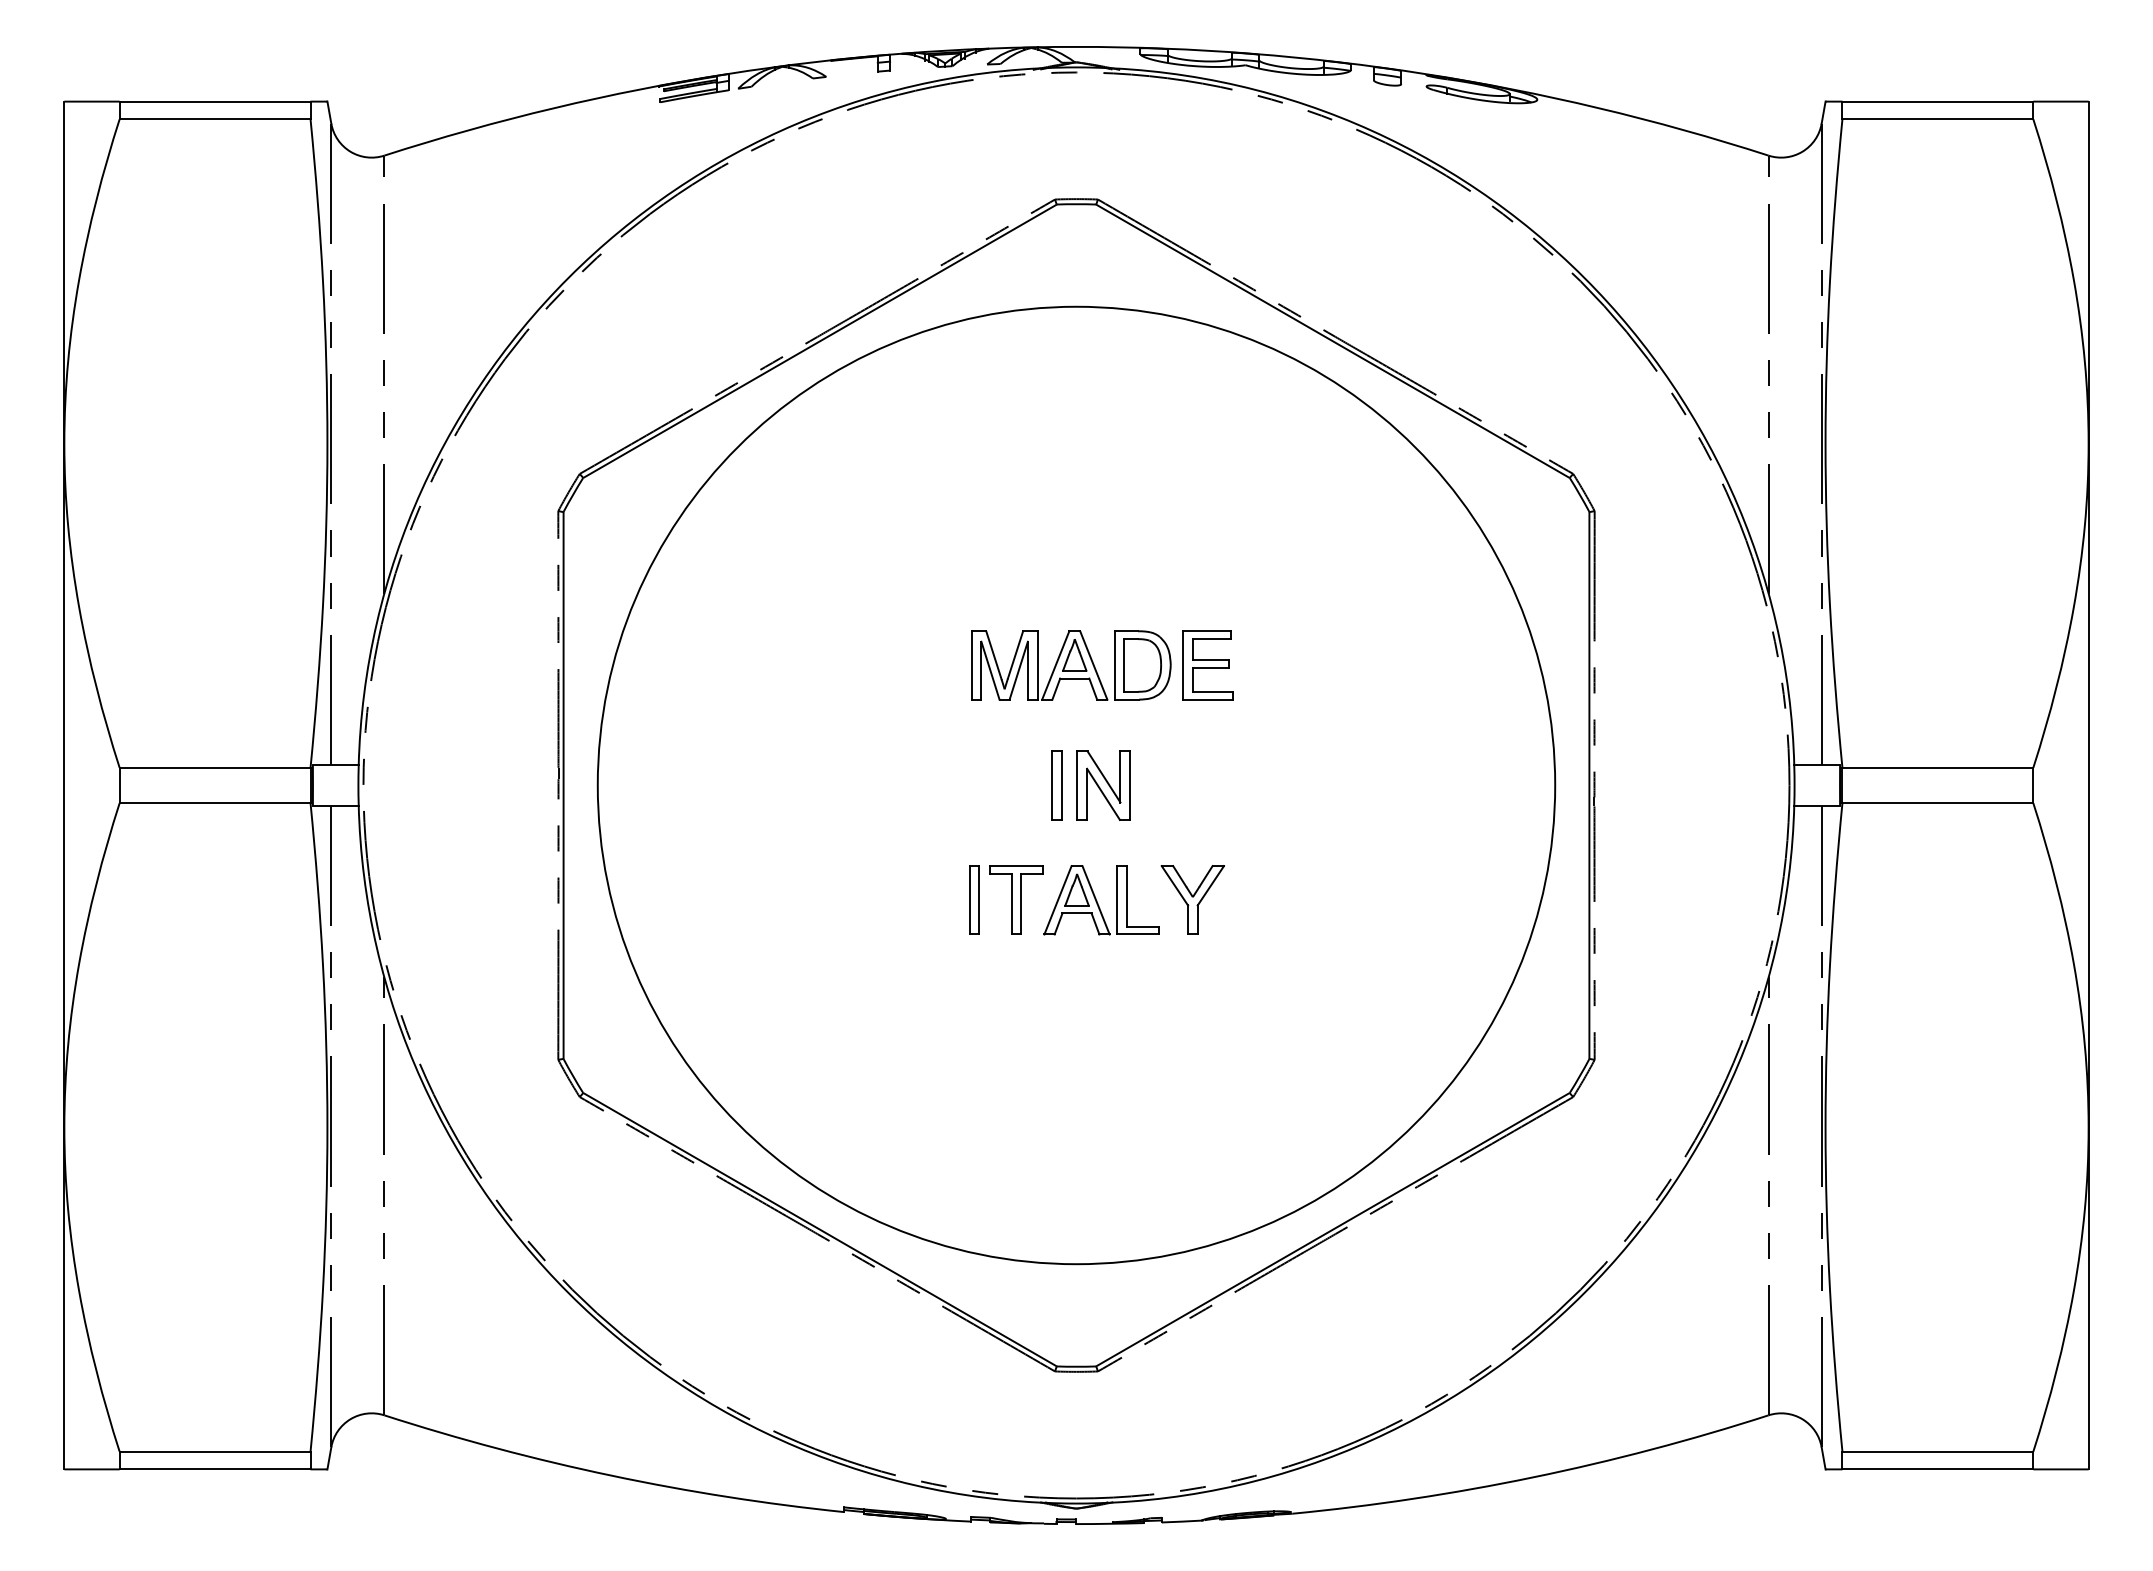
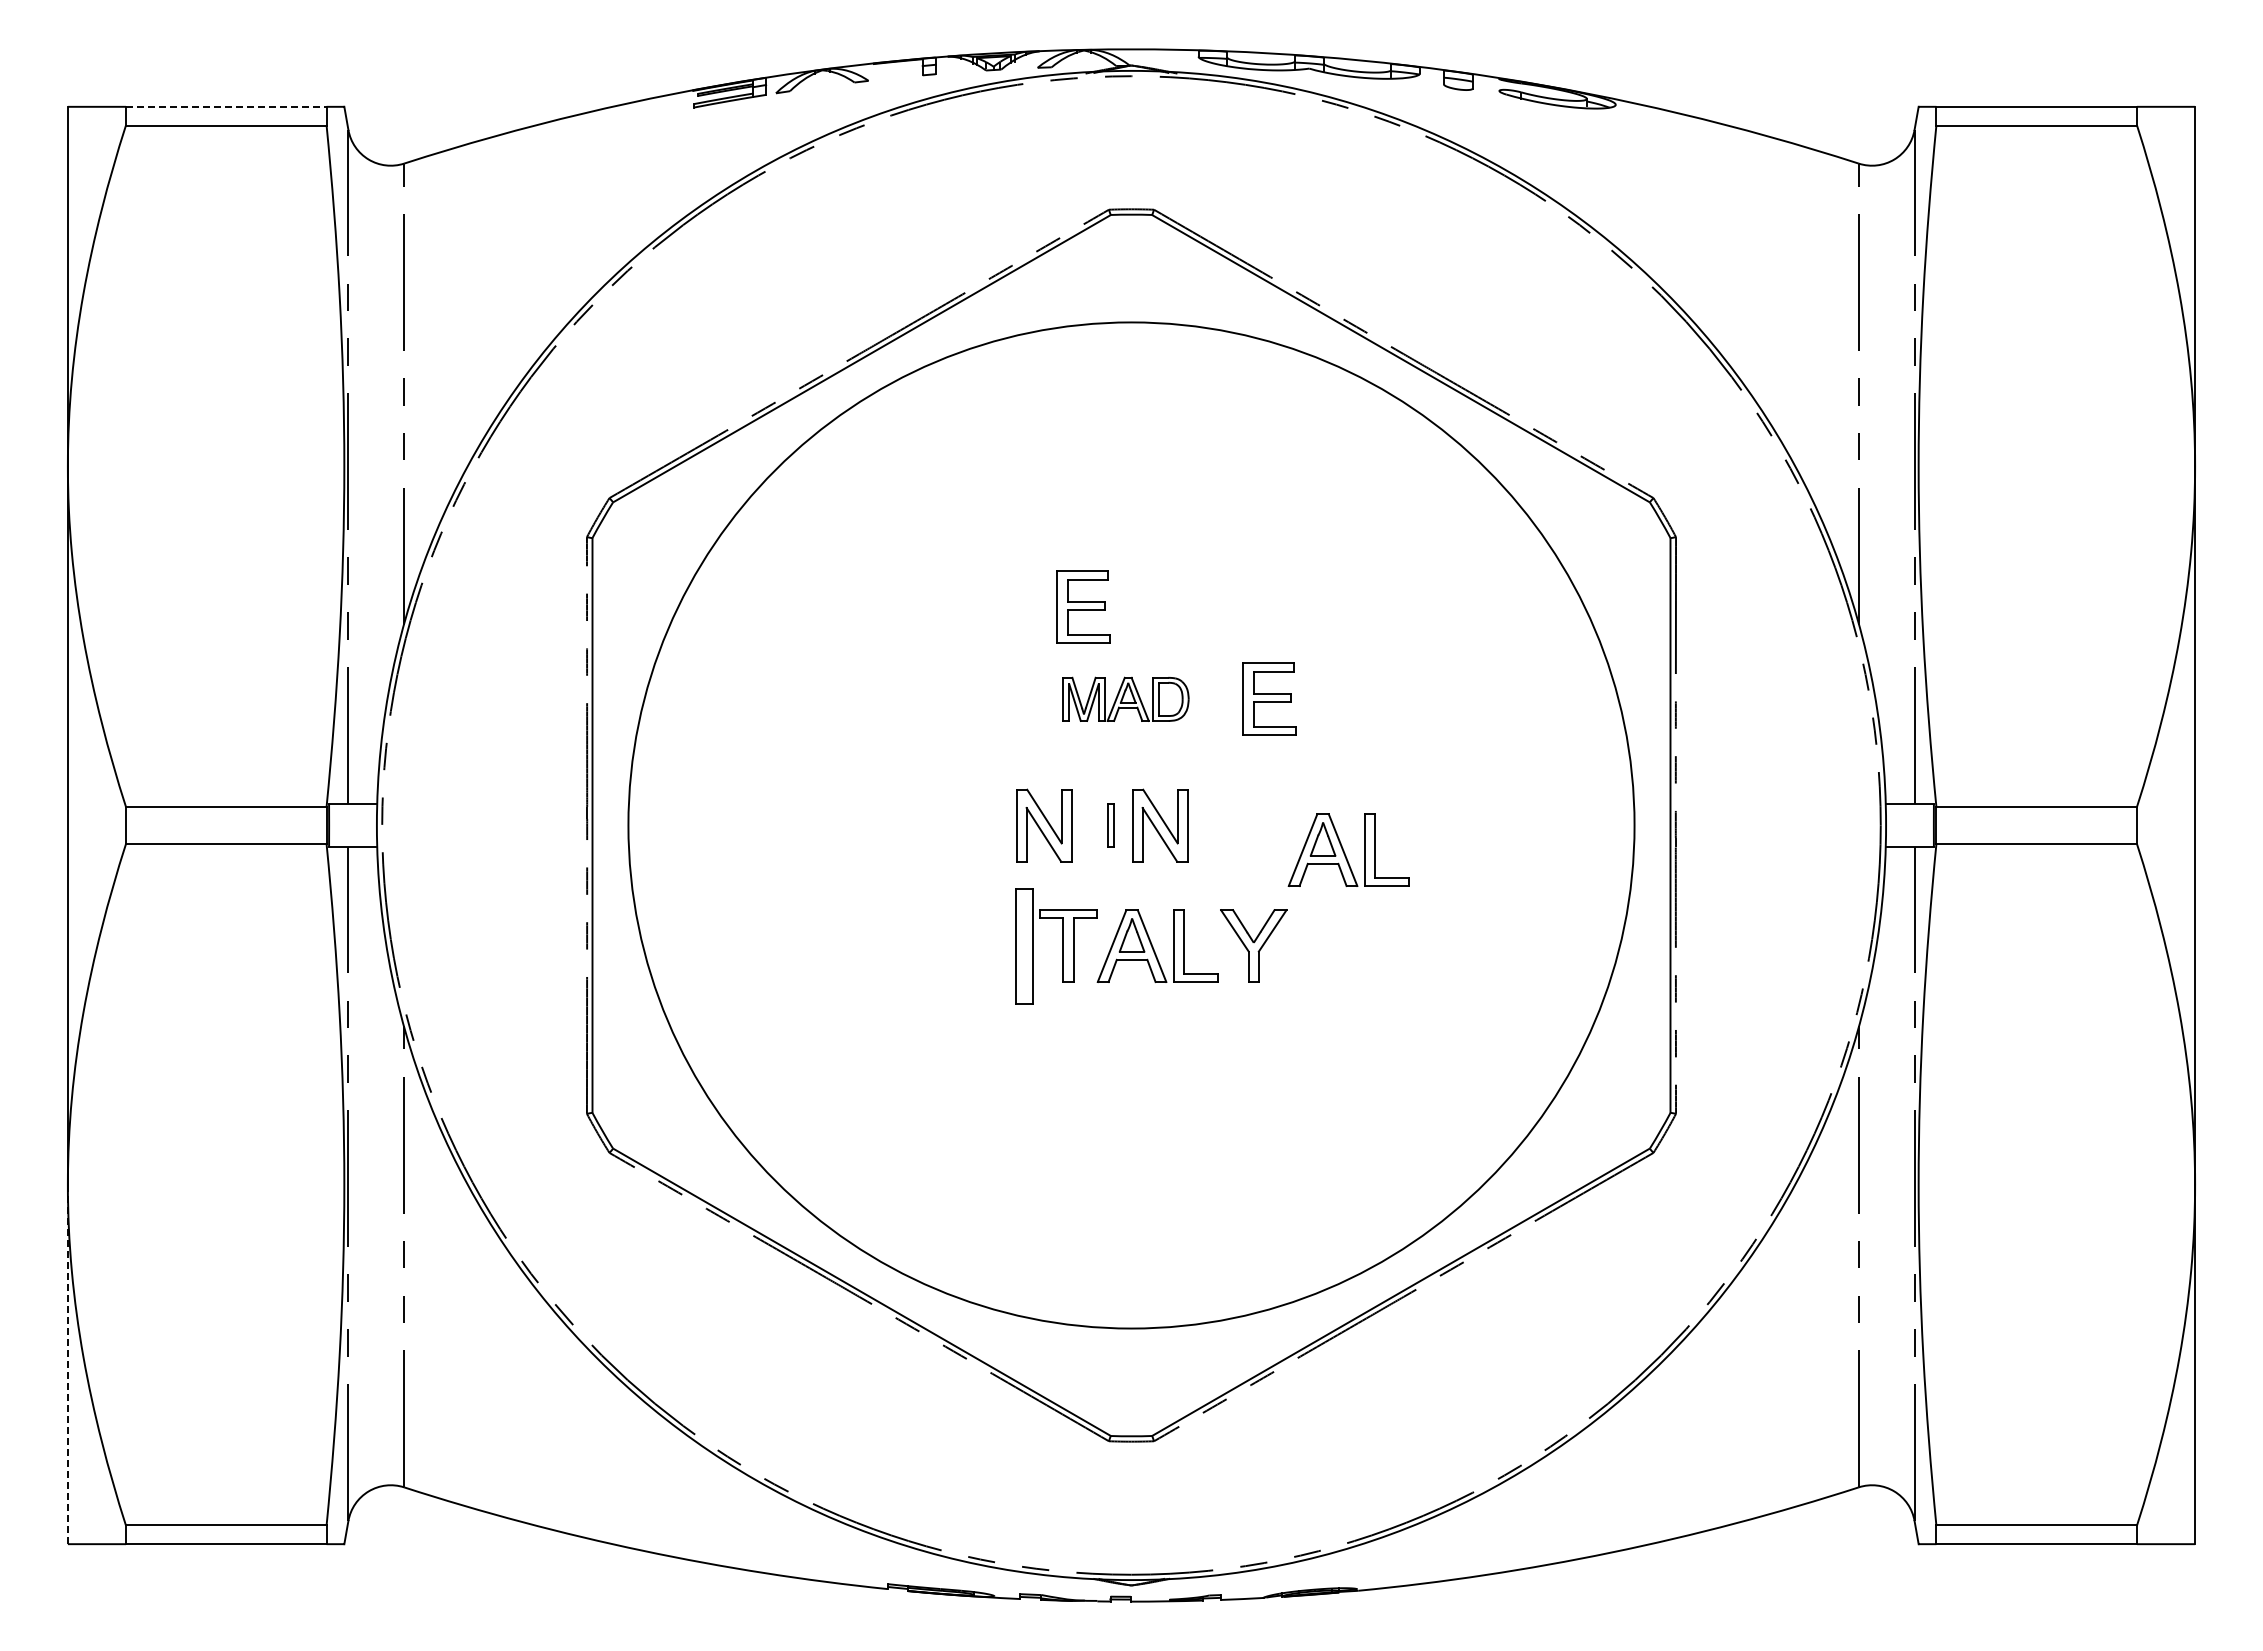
line: (215, 101) -> (226, 106), solid -> dashed
part: (1030, 577) -> (1083, 606), added
part: (1070, 665) -> (1125, 699), size x0.6
part: (993, 785) -> (1044, 825), added
part: (1056, 785) -> (1110, 825), size x0.6
part: (1282, 808) -> (1348, 849), added
part: (973, 899) -> (1023, 945), size x1.6
line: (63, 1298) -> (67, 1364), solid -> dashed

